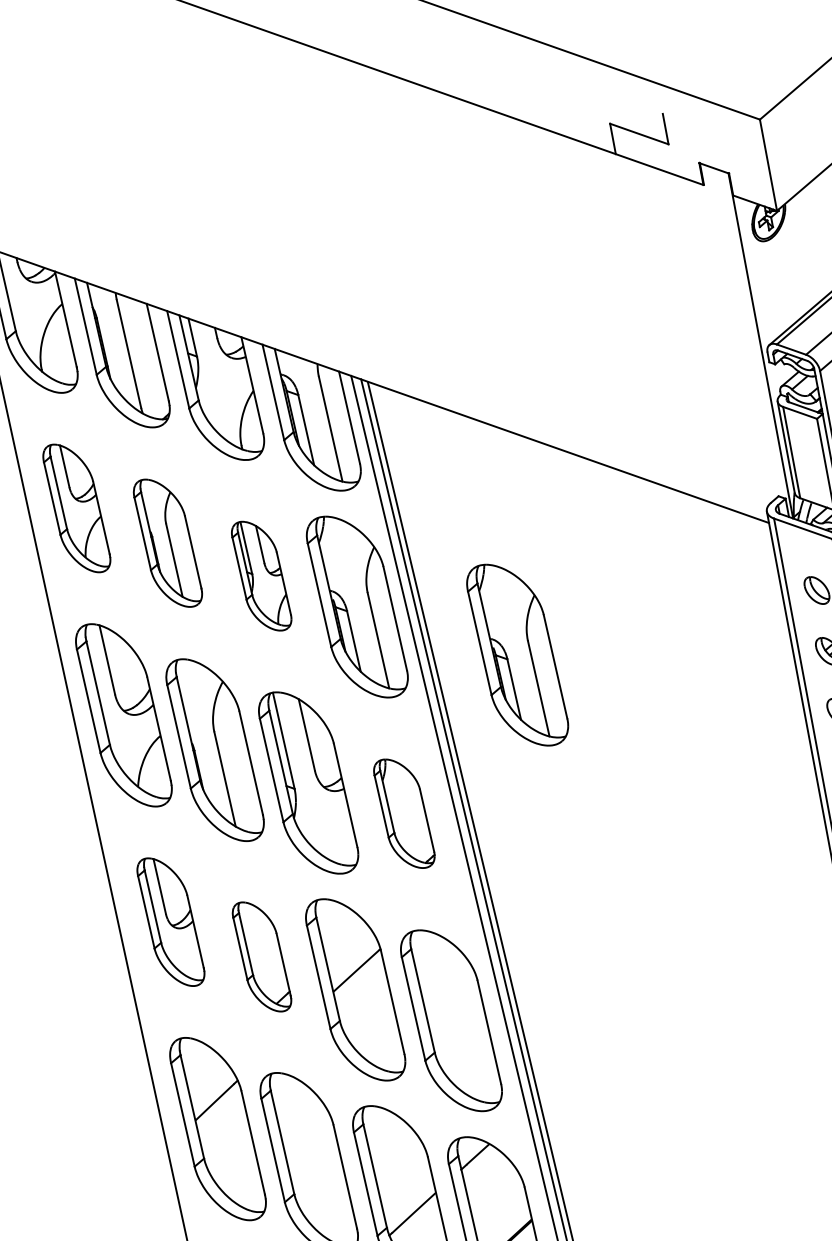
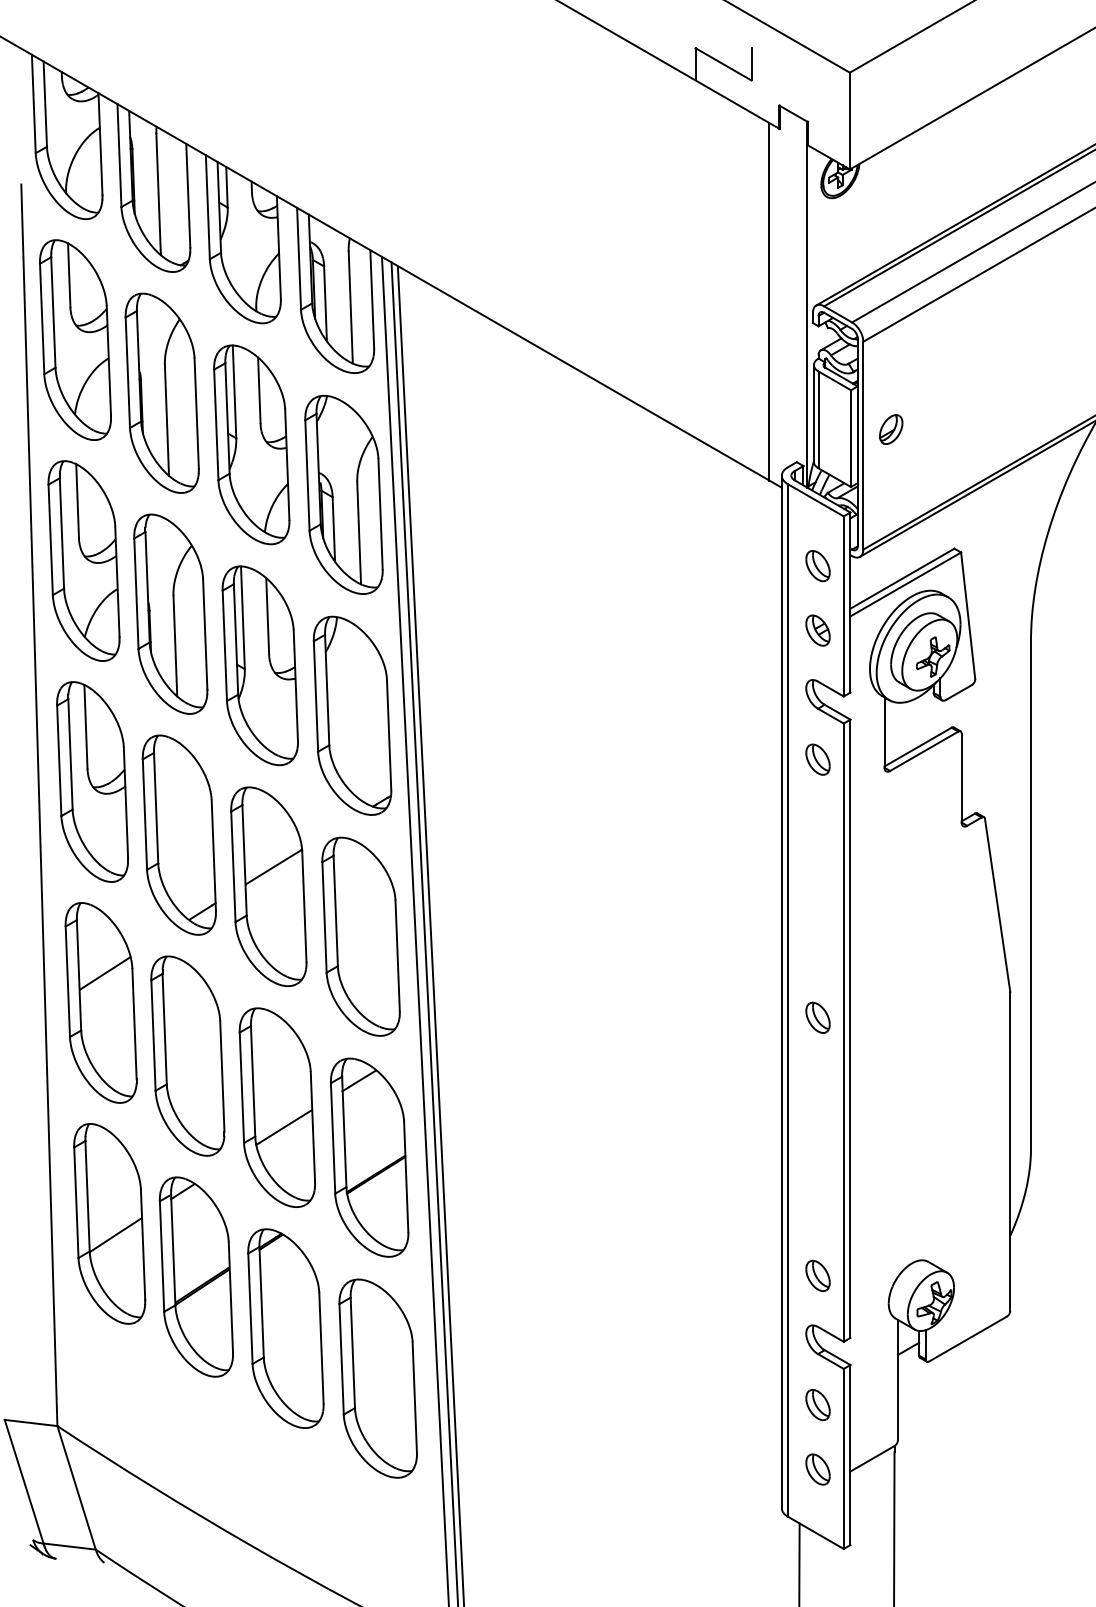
line: (724, 349) -> (769, 301), added
part: (76, 507) -> (75, 339), size x1.43
part: (167, 542) -> (161, 392), size x1.43
part: (261, 575) -> (251, 444), size x1.67
part: (517, 654) -> (498, 574), removed
part: (404, 813) -> (352, 715), size x1.67
part: (170, 921) -> (92, 781), size x1.43
part: (261, 956) -> (178, 834), size x1.67

